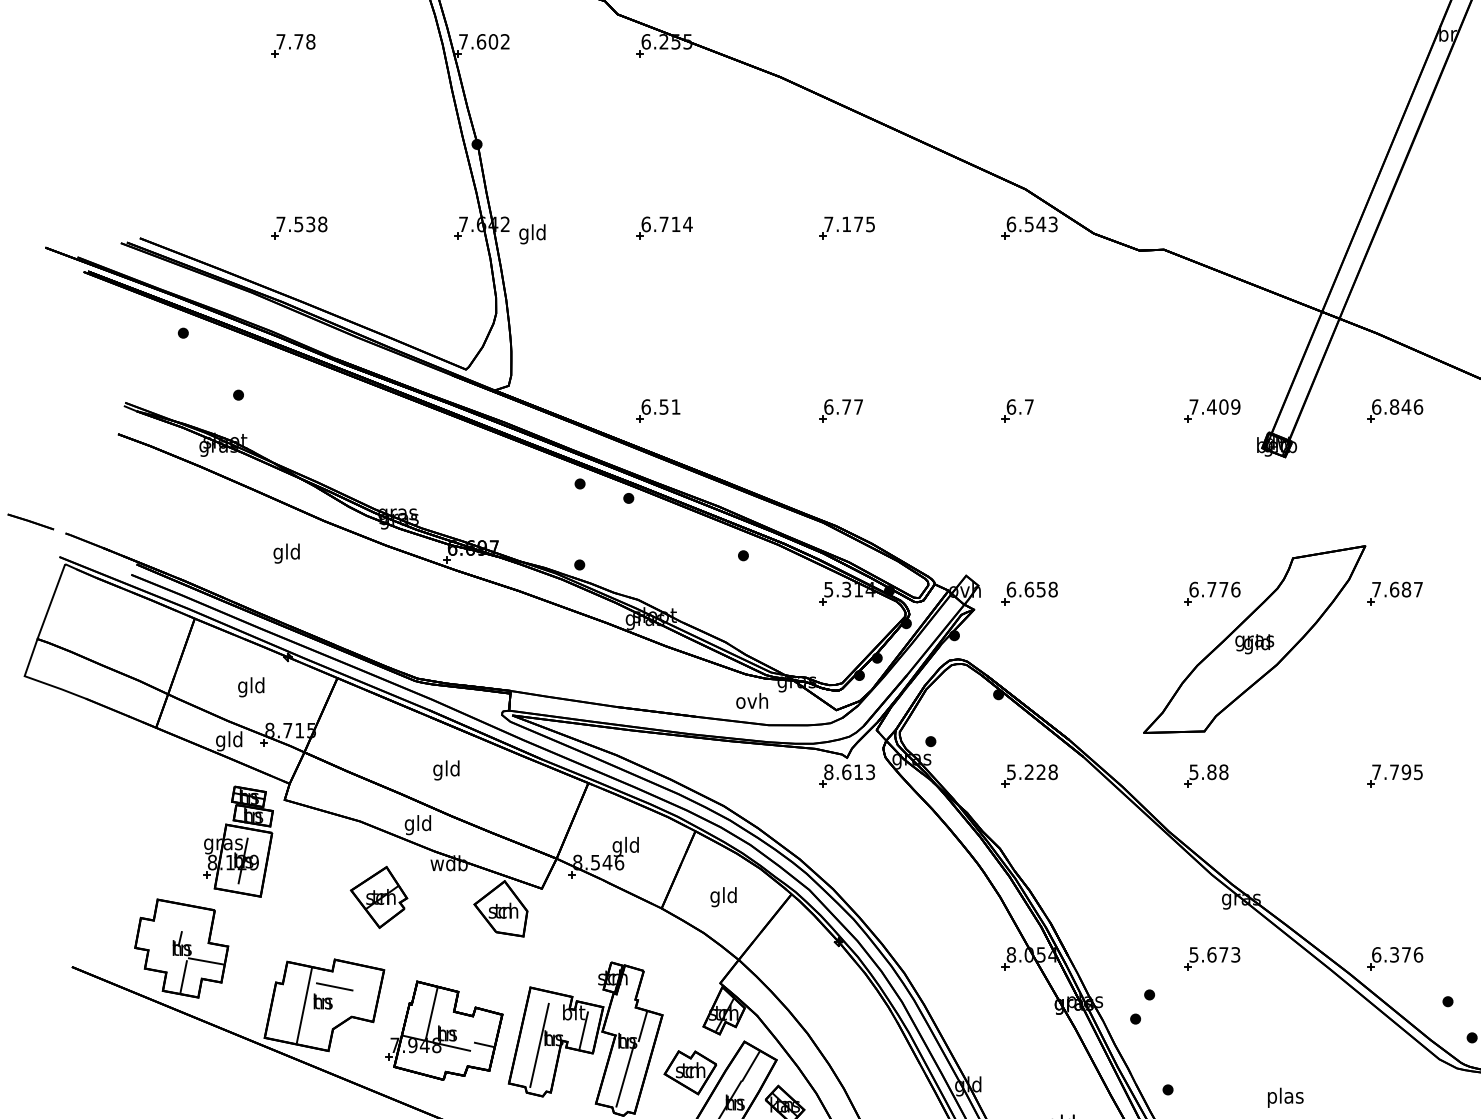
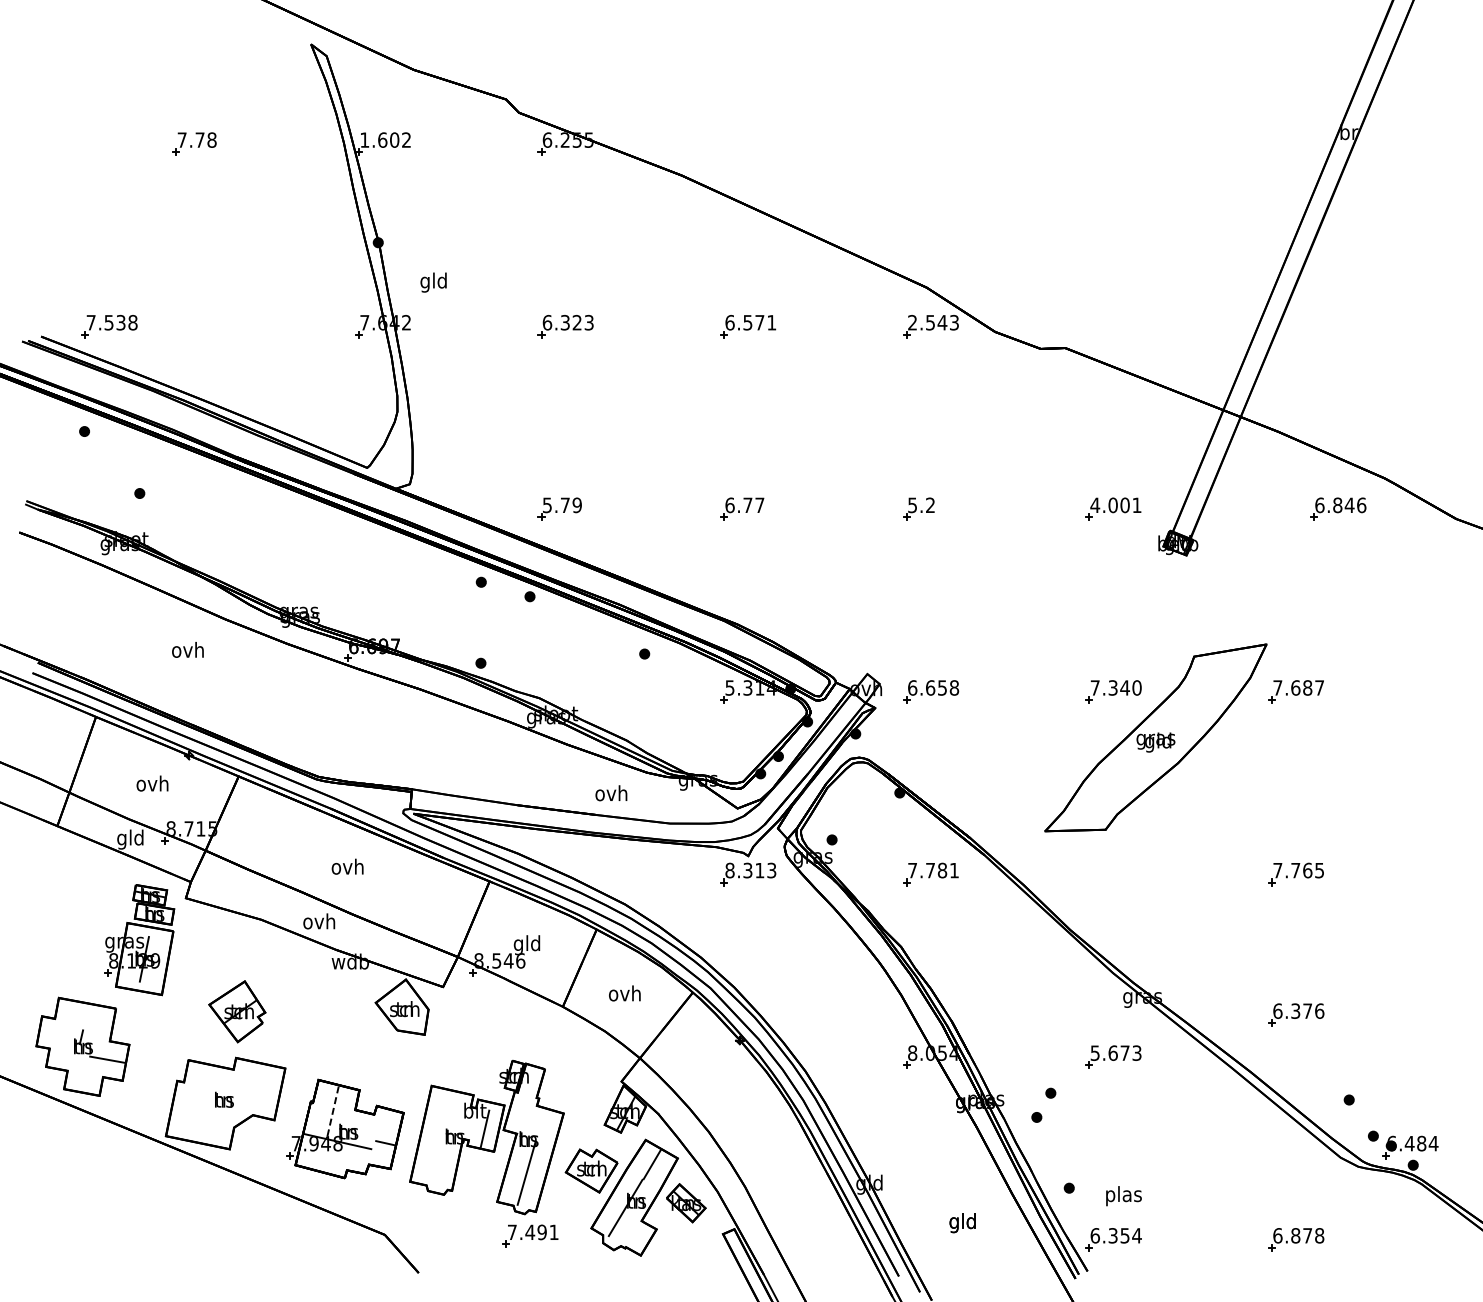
text: (463, 41) -> (364, 139), 7.602 -> 1.602
text: (676, 224) -> (577, 322), 6.714 -> 6.323
text: (849, 224) -> (750, 322), 7.175 -> 6.571
text: (1011, 224) -> (912, 322), 6.543 -> 2.543
part: (299, 228) -> (109, 326), moved
text: (532, 234) -> (433, 282), moved
text: (660, 407) -> (561, 505), 6.51 -> 5.79
text: (1020, 407) -> (921, 505), 6.7 -> 5.2
text: (1214, 407) -> (1115, 505), 7.409 -> 4.001
part: (1395, 410) -> (1338, 508), moved
text: (286, 553) -> (187, 651), gld -> ovh
text: (1214, 589) -> (1115, 687), 6.776 -> 7.340
text: (251, 687) -> (152, 785), gld -> ovh
text: (752, 701) -> (611, 793), moved
text: (446, 770) -> (347, 868), gld -> ovh
text: (846, 772) -> (747, 870), 8.613 -> 8.313
text: (1032, 772) -> (933, 870), 5.228 -> 7.781
text: (1406, 772) -> (1307, 870), 7.795 -> 7.765
part: (1206, 776) -> (1107, 874), removed
text: (418, 825) -> (319, 923), gld -> ovh
part: (379, 897) -> (237, 1011), moved
text: (723, 897) -> (624, 995), gld -> ovh
part: (1395, 958) -> (1296, 1014), moved
line: (183, 976) -> (84, 1074), removed
line: (334, 986) -> (235, 1084), removed
line: (304, 1005) -> (205, 1103), removed
line: (432, 1012) -> (333, 1110), solid -> dashed
line: (643, 1026) -> (544, 1124), removed
line: (539, 1045) -> (440, 1143), removed
text: (1285, 1098) -> (1123, 1196), moved

